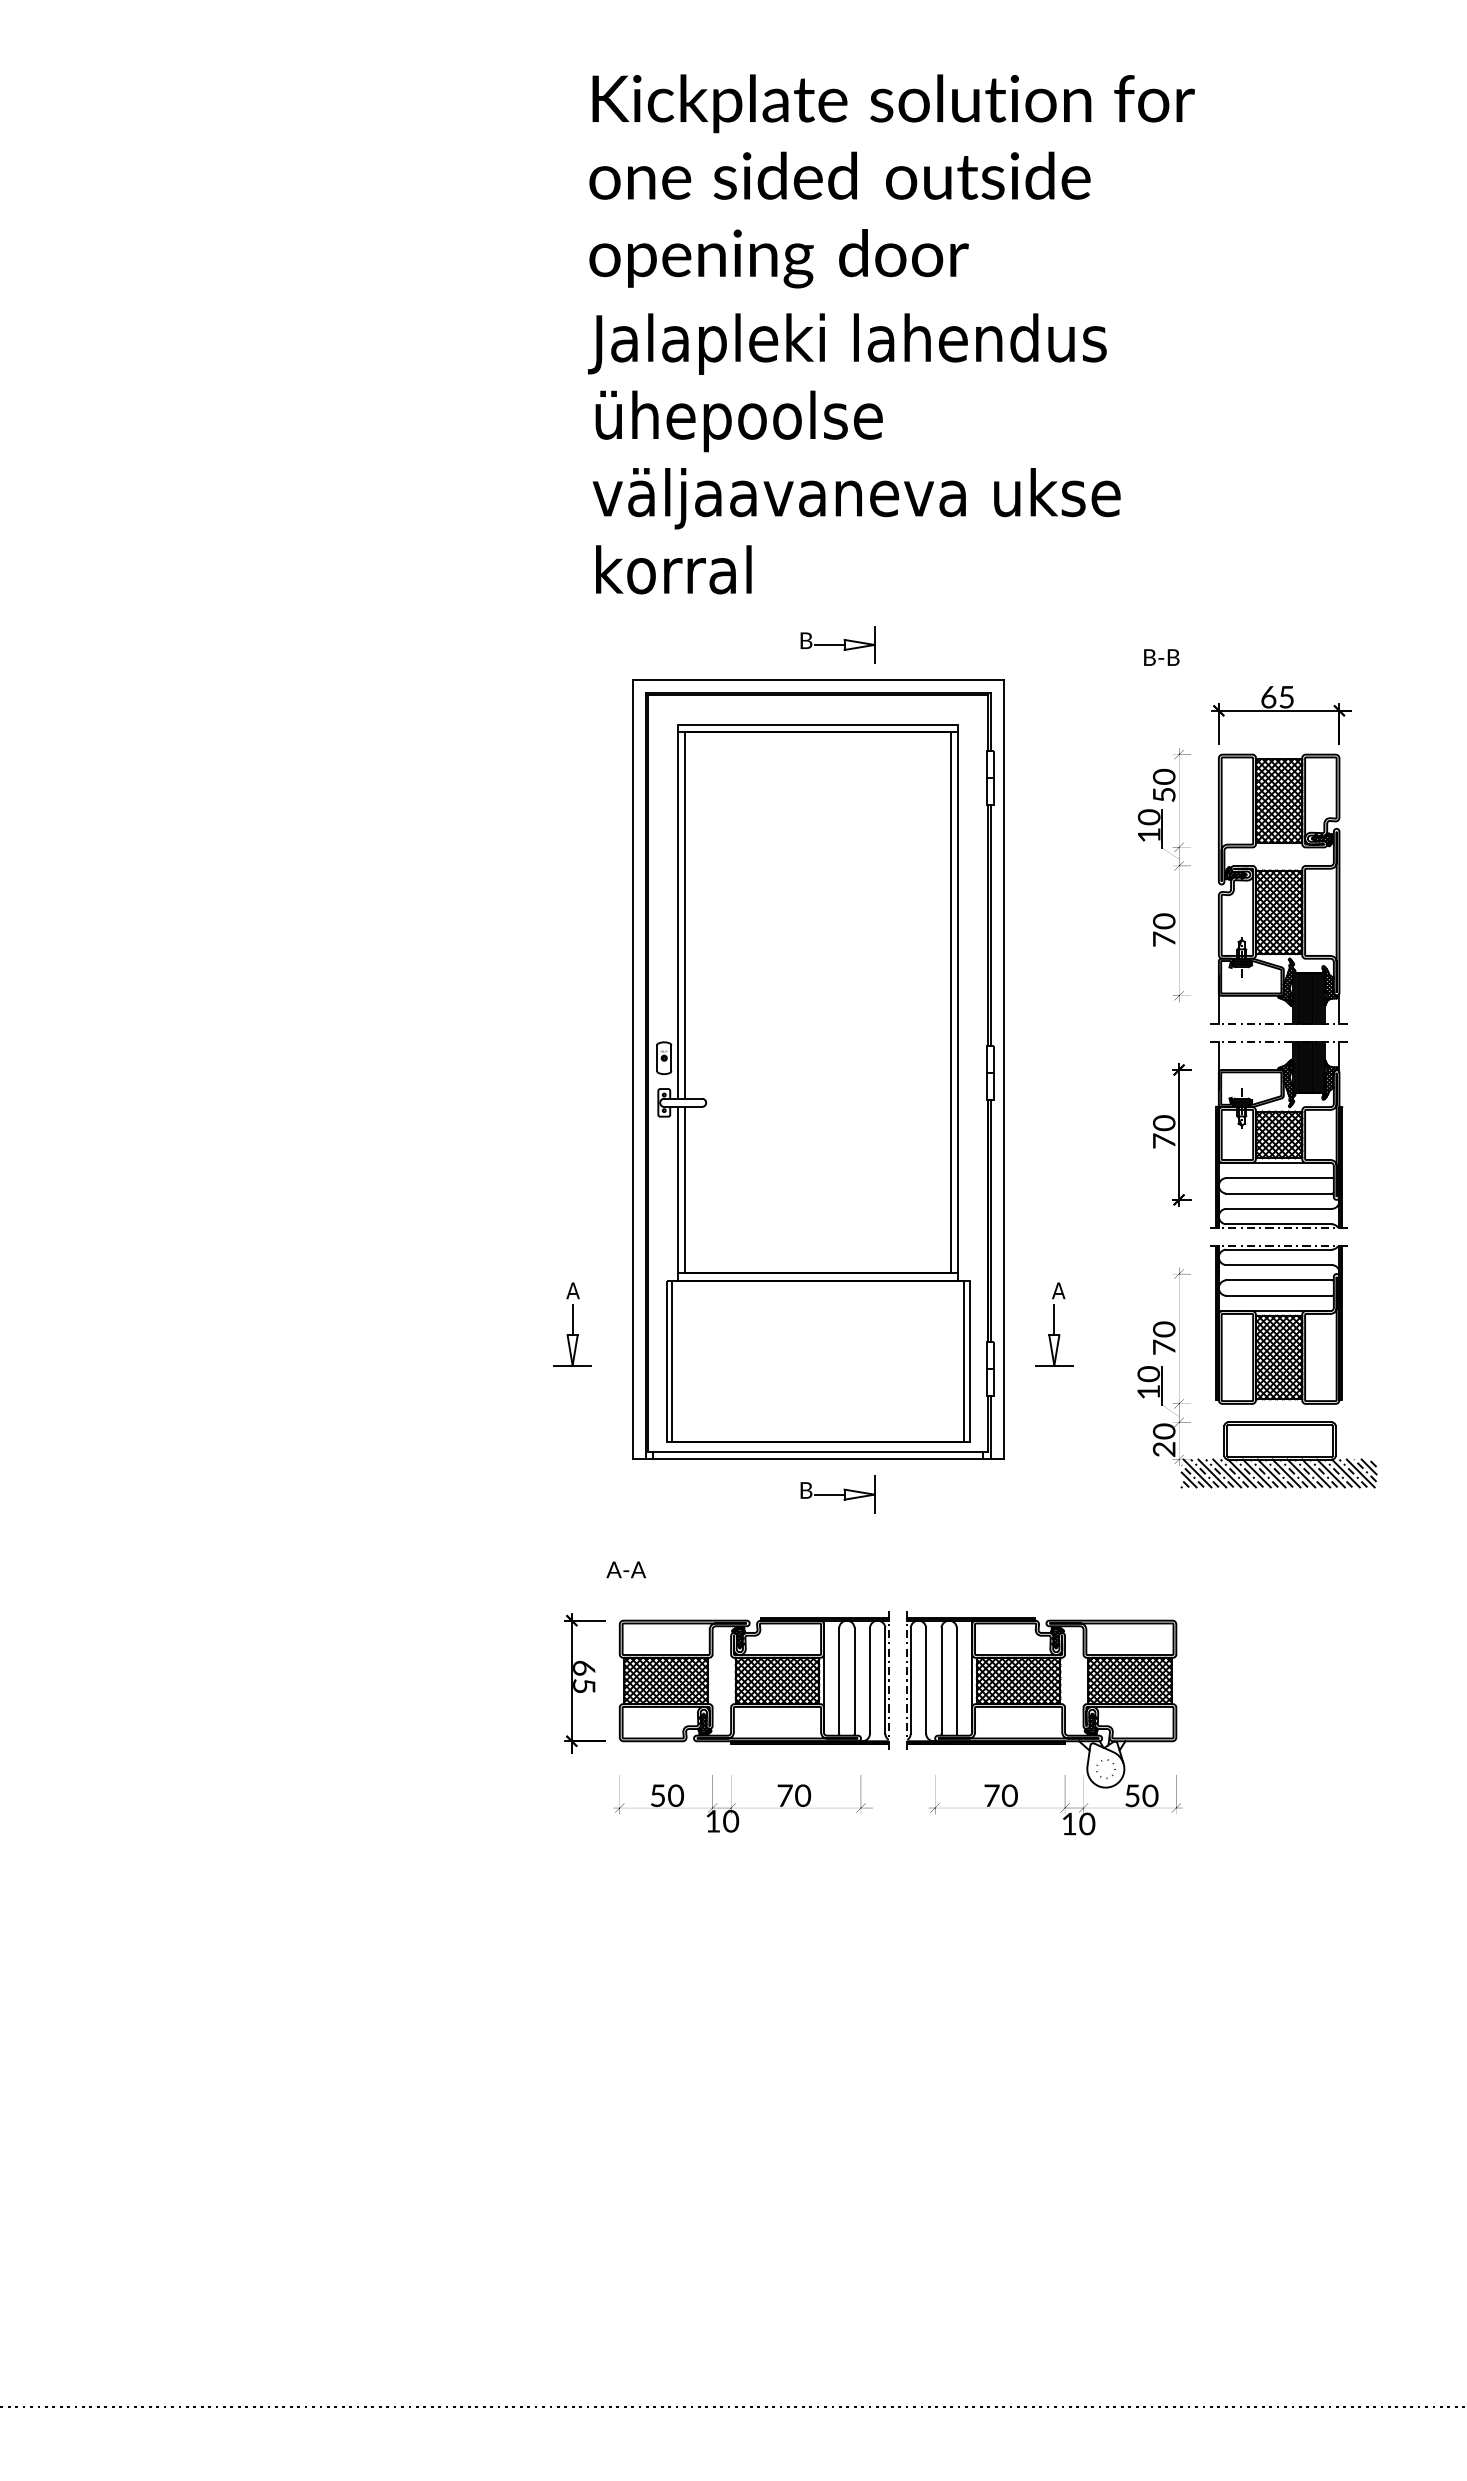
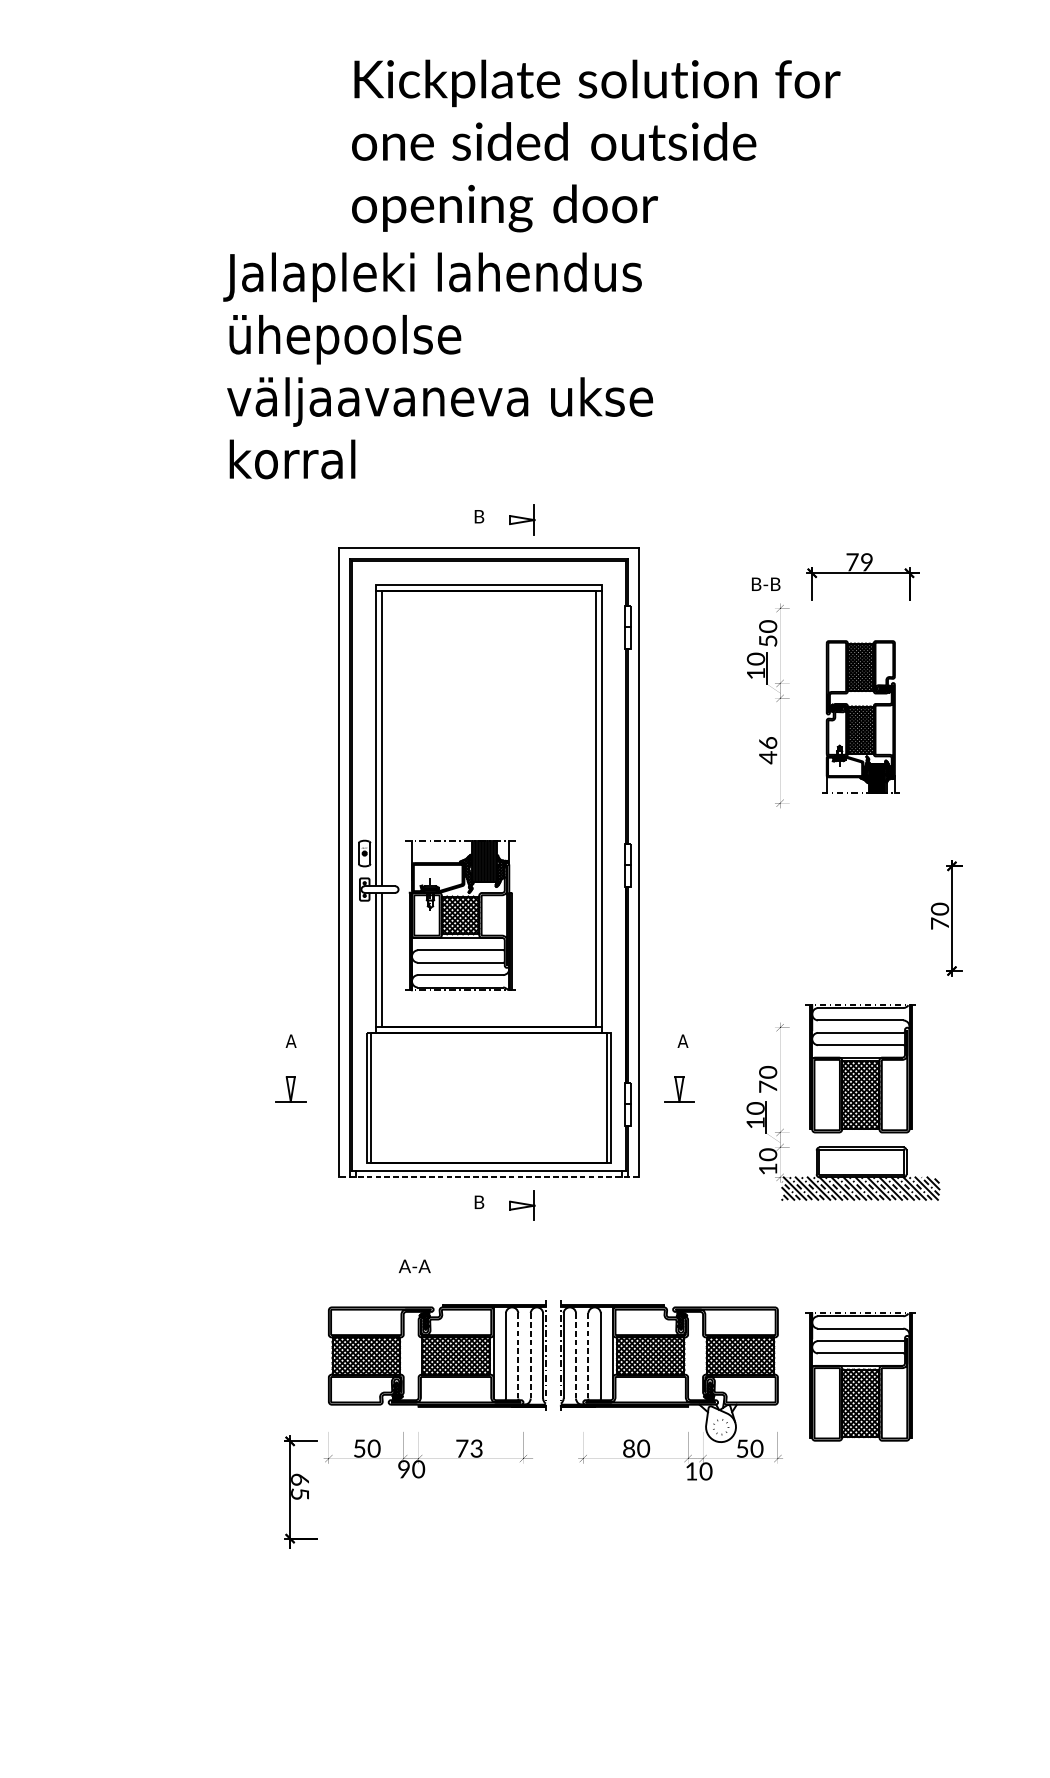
text: (891, 181) -> (595, 146), moved
text: (854, 453) -> (438, 365), moved
line: (829, 644) -> (498, 519), removed
text: (1161, 657) -> (765, 584), moved
text: (1277, 697) -> (859, 562), 65 -> 79
part: (1278, 888) -> (860, 716), size x0.7
text: (1164, 930) -> (768, 750), 70 -> 46
part: (1172, 1134) -> (946, 918), moved
part: (1278, 1134) -> (460, 915), moved
line: (572, 1320) -> (290, 1065), removed
line: (1054, 1320) -> (679, 1065), removed
text: (1163, 1449) -> (767, 1169), 20 -> 10
line: (818, 1458) -> (489, 1176), solid -> dashed
line: (829, 1494) -> (498, 1205), removed
text: (625, 1569) -> (414, 1266), moved
line: (854, 1680) -> (518, 1355), solid -> dashed
line: (869, 1680) -> (530, 1355), solid -> dashed
line: (926, 1680) -> (576, 1355), solid -> dashed
line: (941, 1680) -> (588, 1355), solid -> dashed
part: (584, 1683) -> (300, 1492), moved
part: (1278, 1706) -> (860, 1376), added
text: (803, 1795) -> (477, 1448), 70 -> 73
text: (991, 1795) -> (628, 1448), 70 -> 80
text: (712, 1821) -> (403, 1469), 10 -> 90

